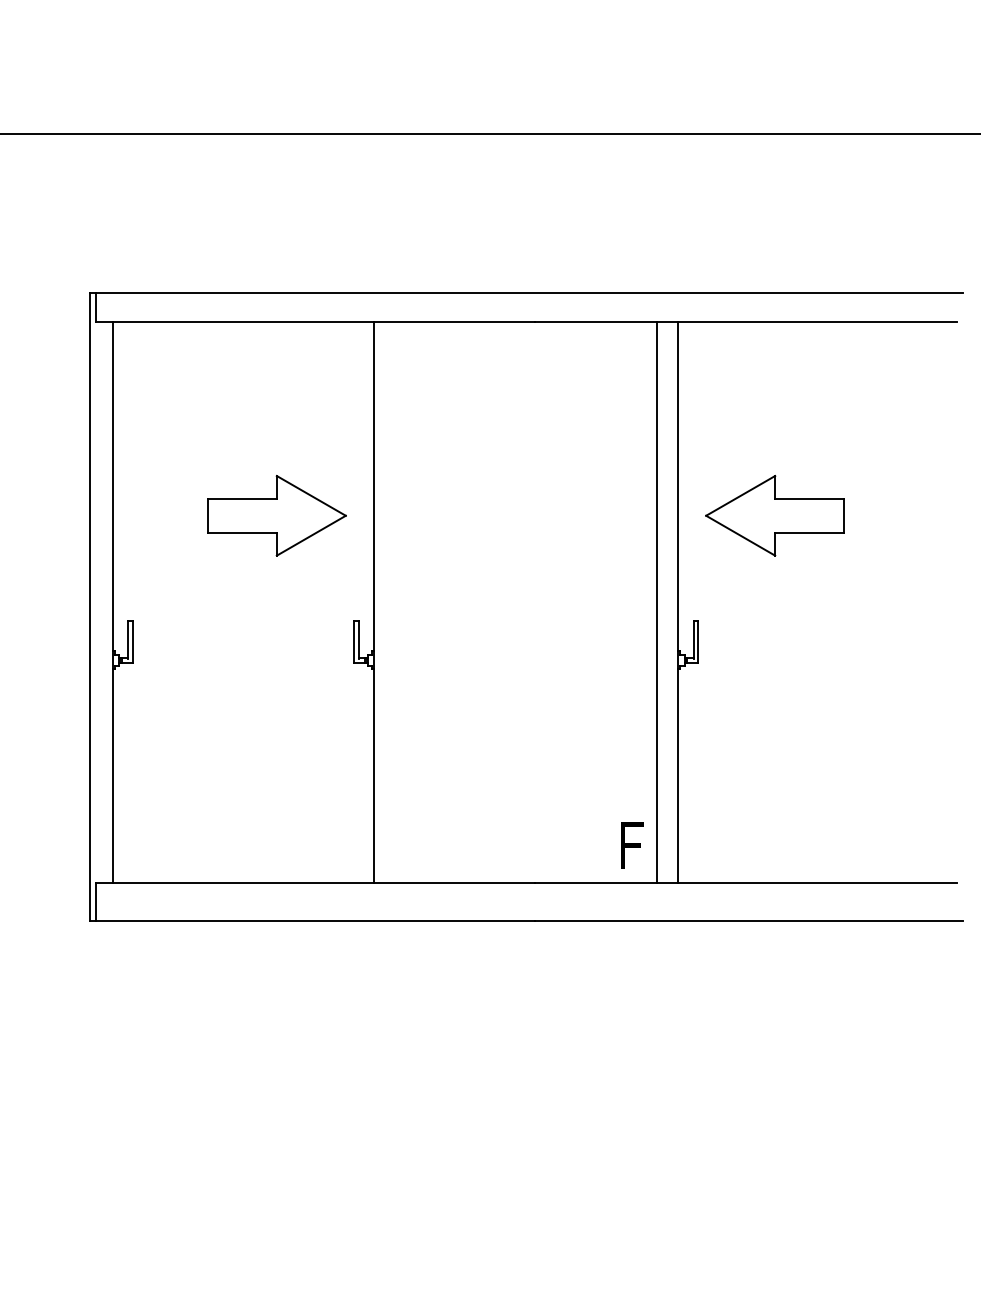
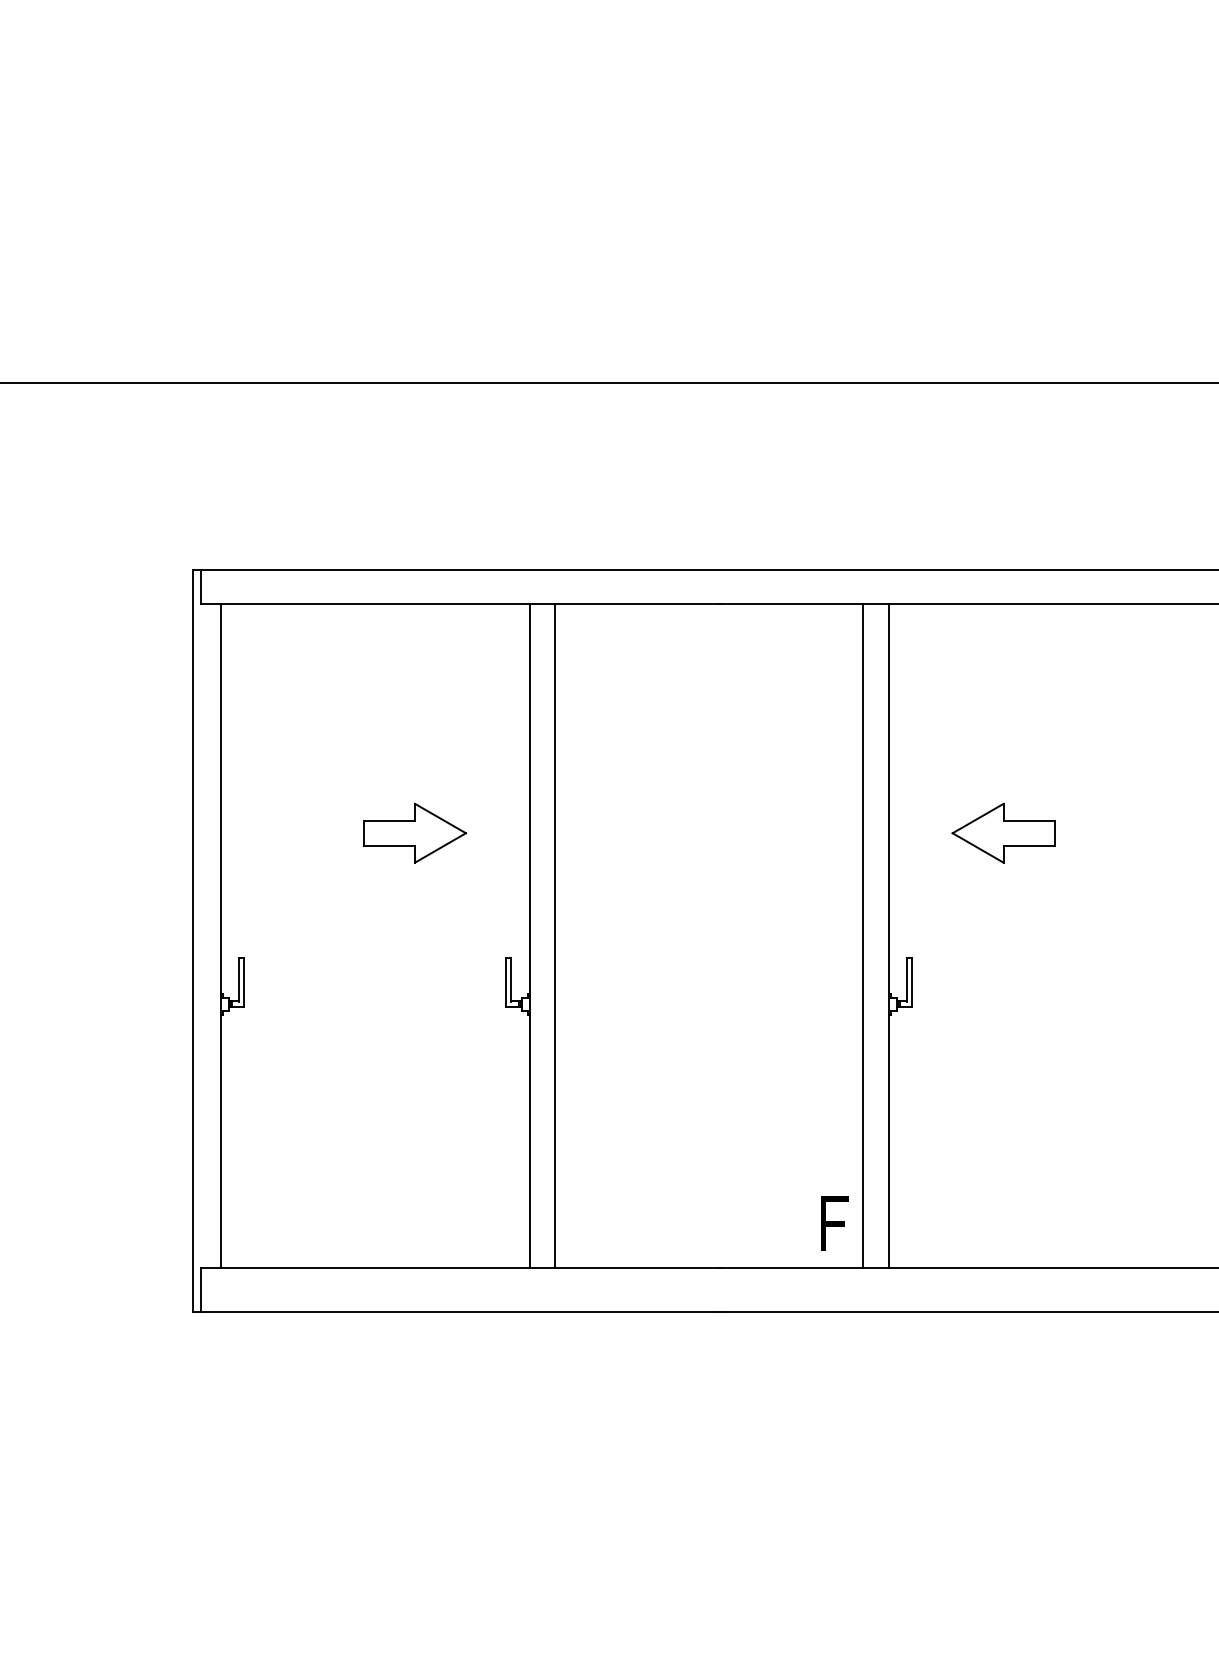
part: (277, 515) -> (415, 832), size x0.62
part: (775, 515) -> (1003, 832), size x0.62
line: (395, 602) -> (555, 935), added

